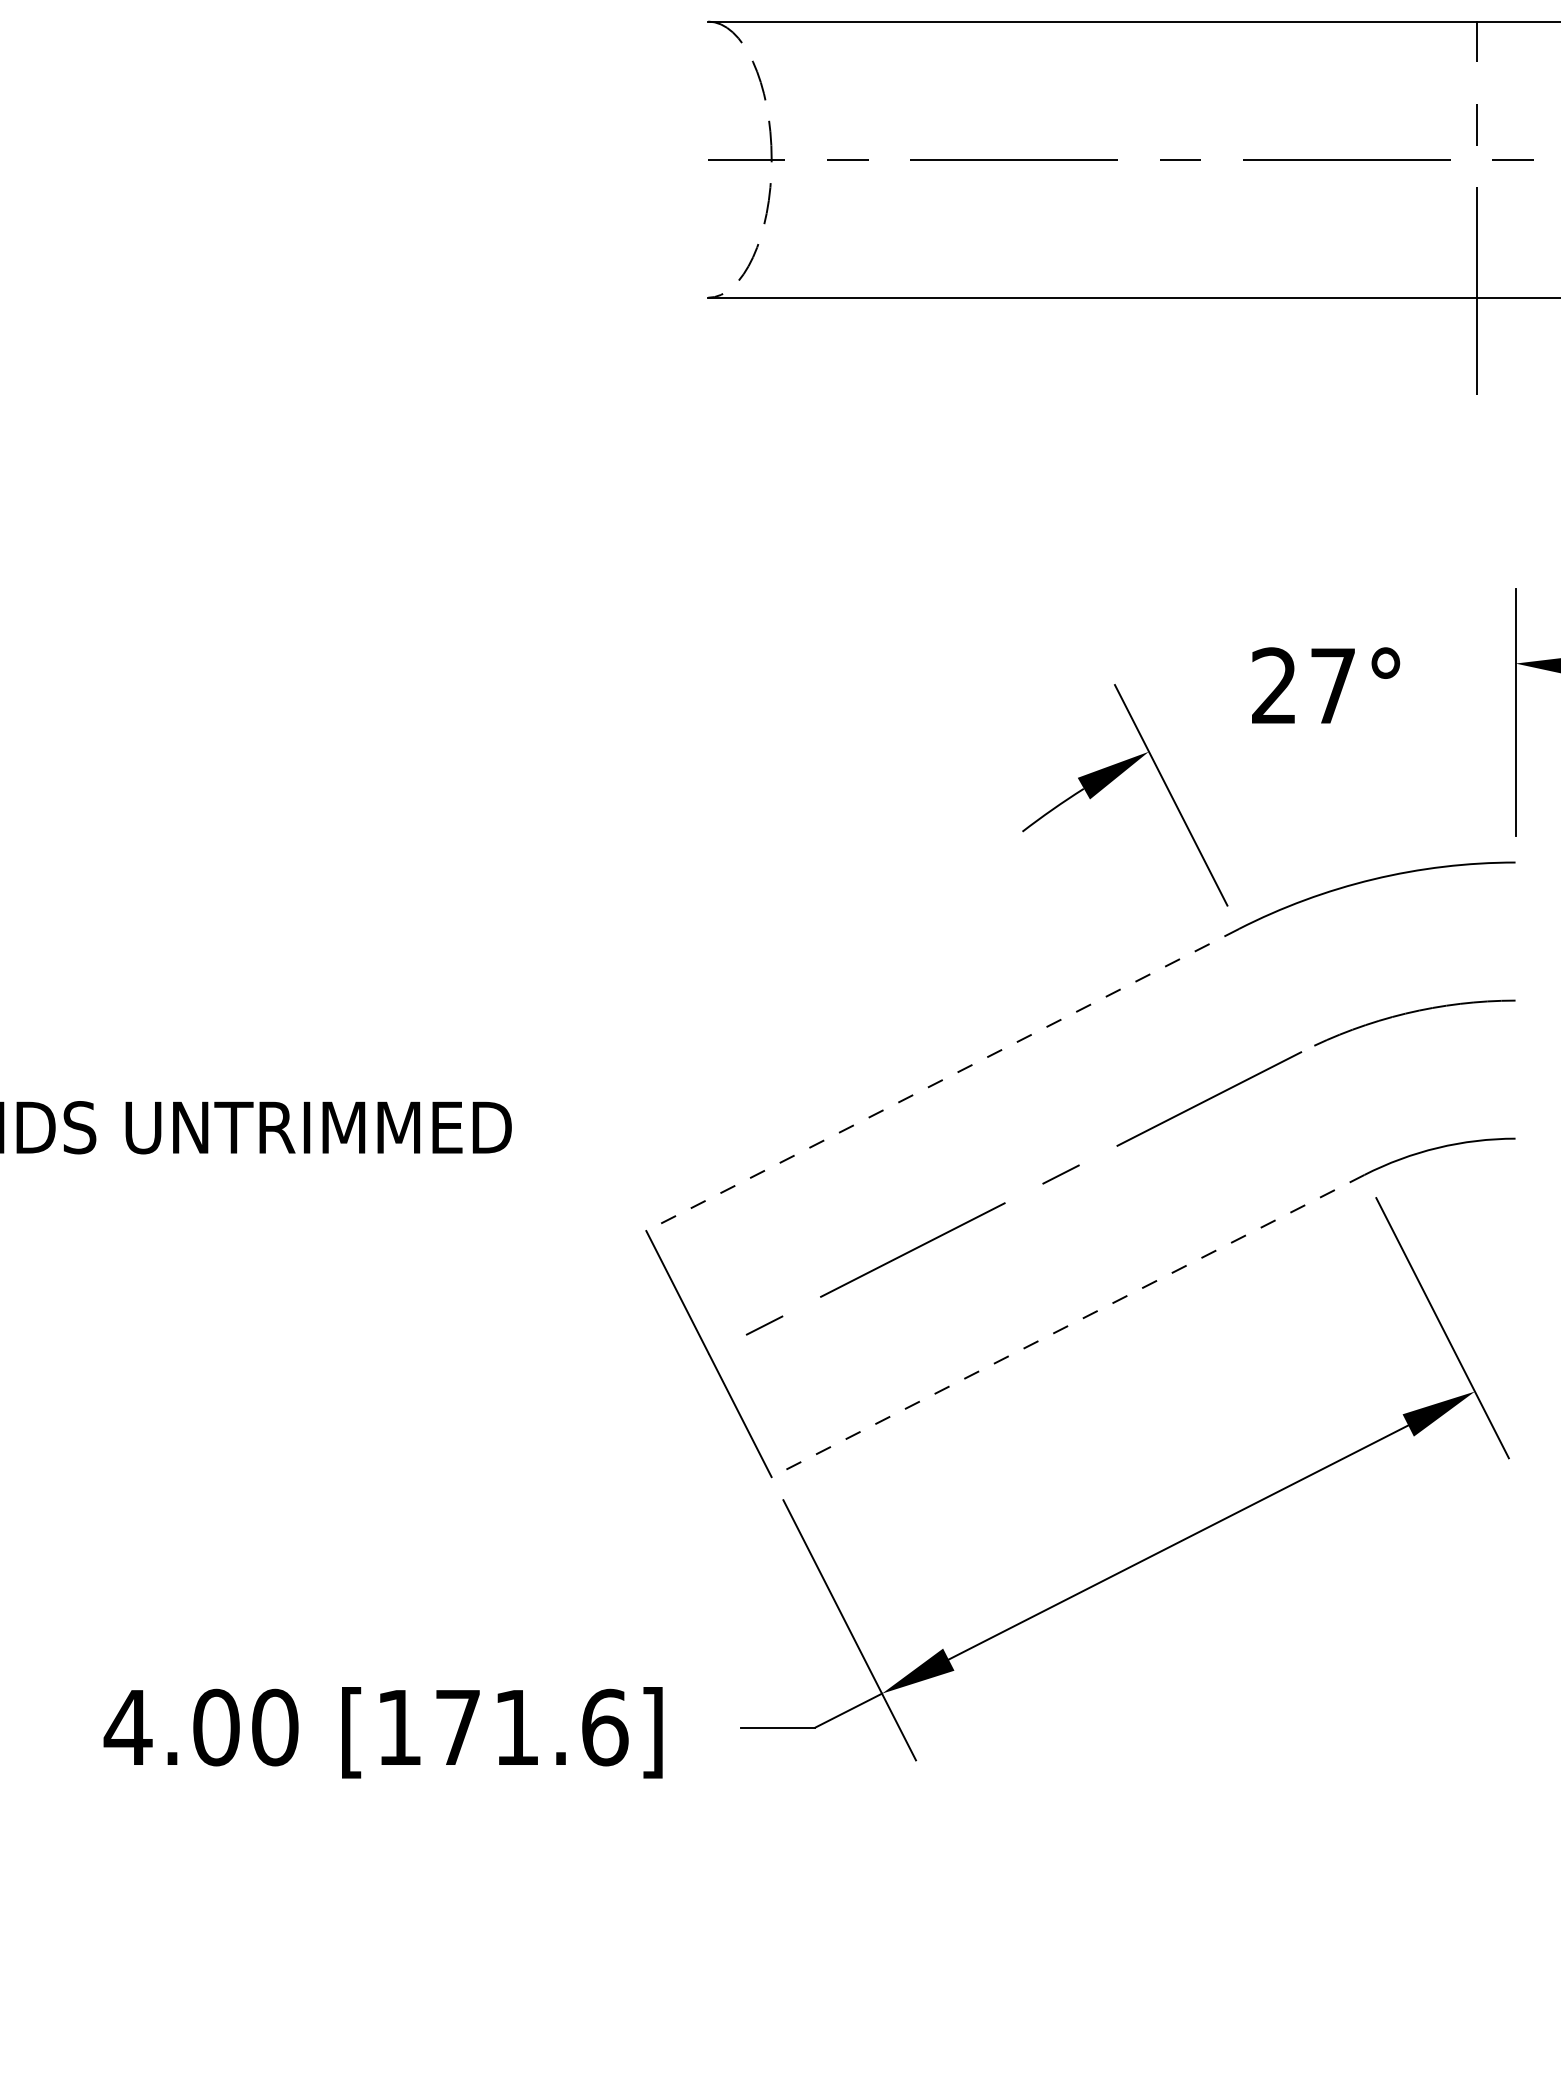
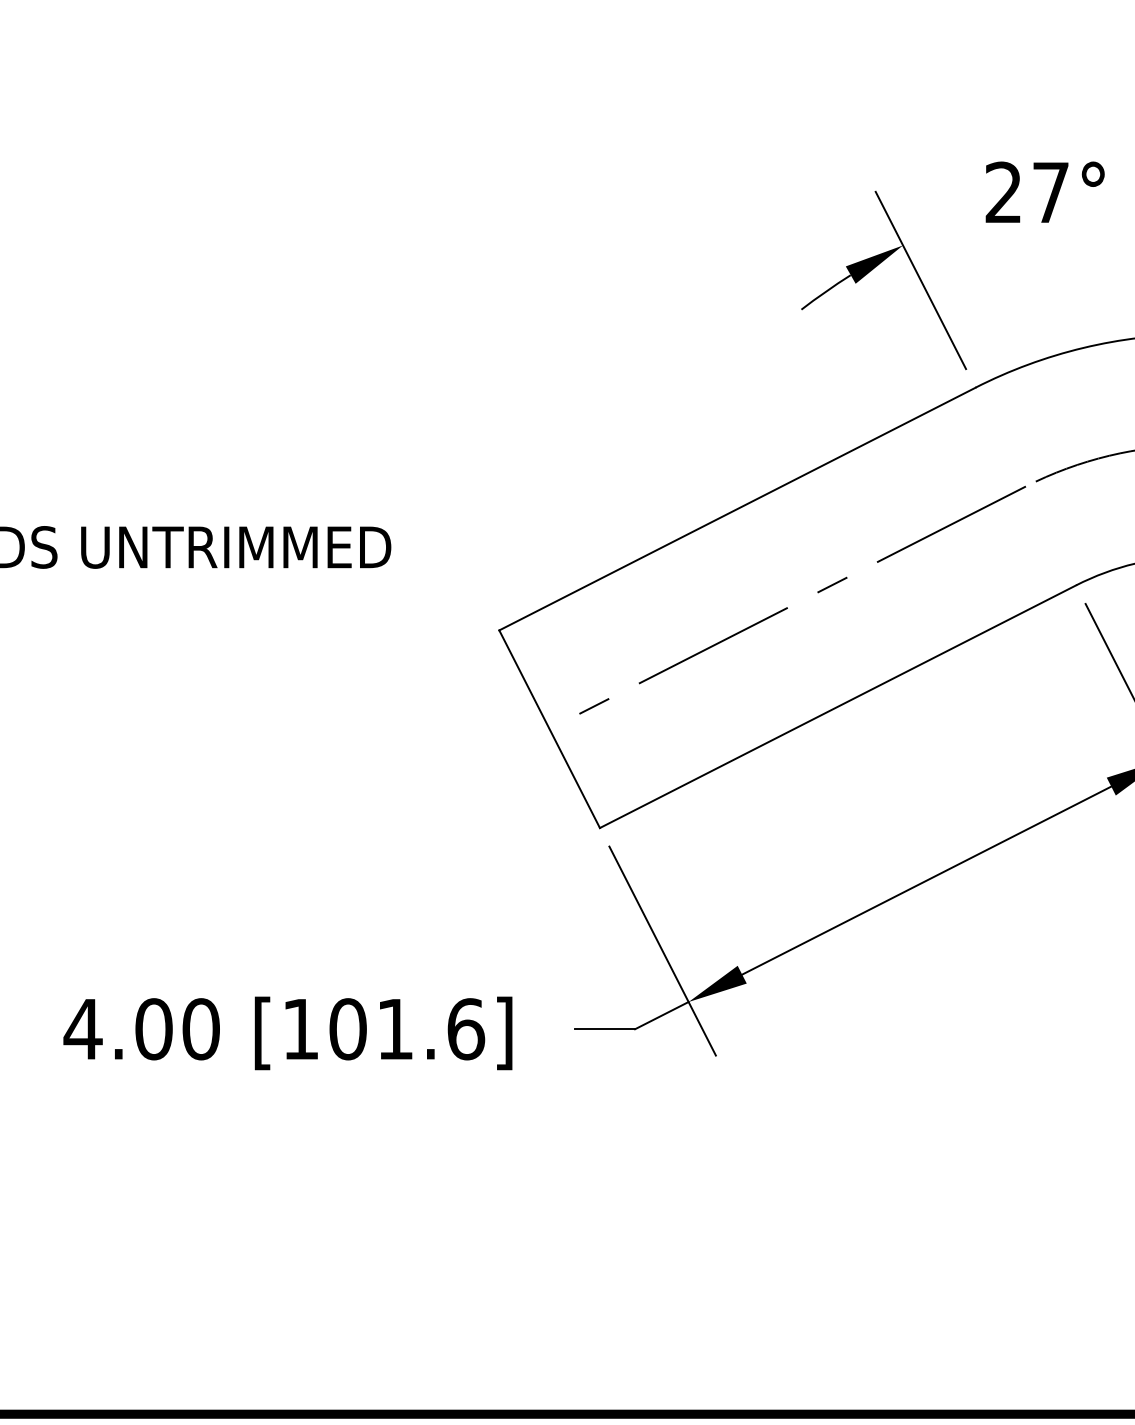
line: (942, 1079) -> (737, 508), dashed -> solid
line: (1068, 1326) -> (838, 707), dashed -> solid
text: (458, 1727) -> (348, 1029), [171.6] -> [101.6]

